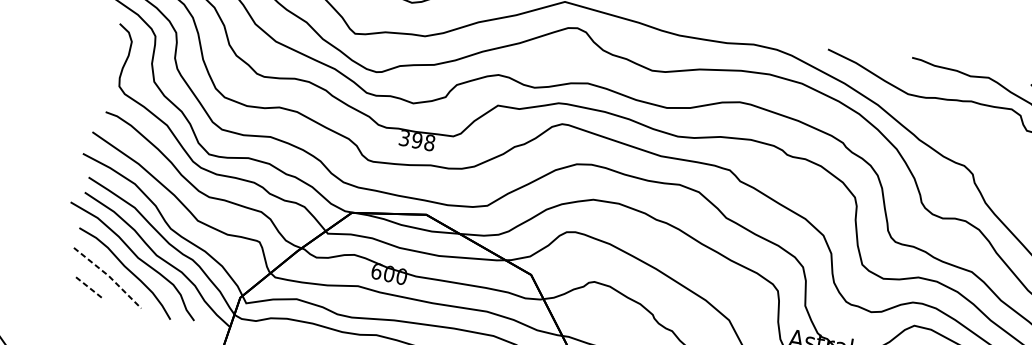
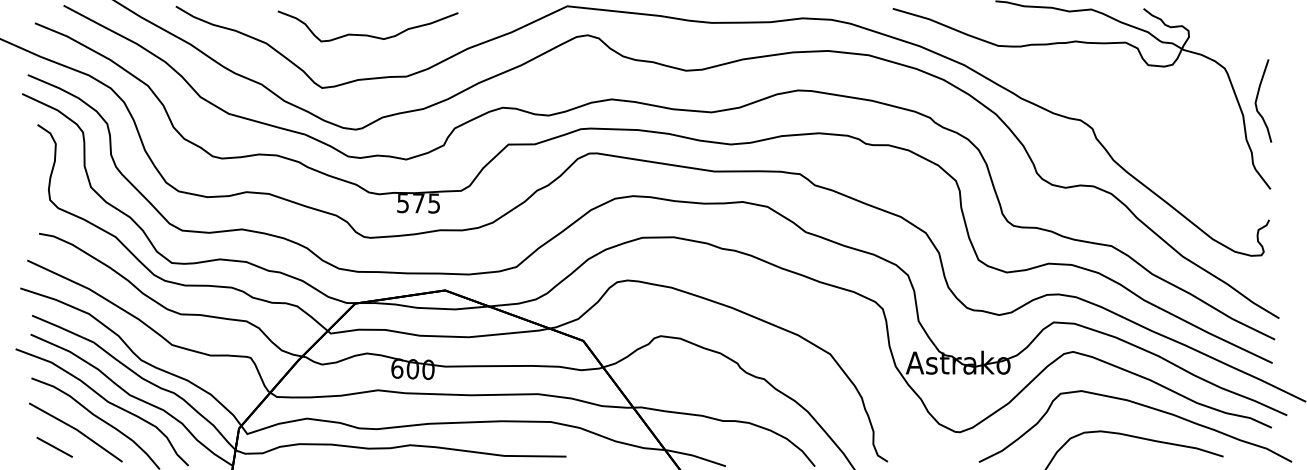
text: (417, 140) -> (419, 203), 398 -> 575
line: (109, 276) -> (77, 430), dashed -> solid
line: (88, 287) -> (54, 447), dashed -> solid

